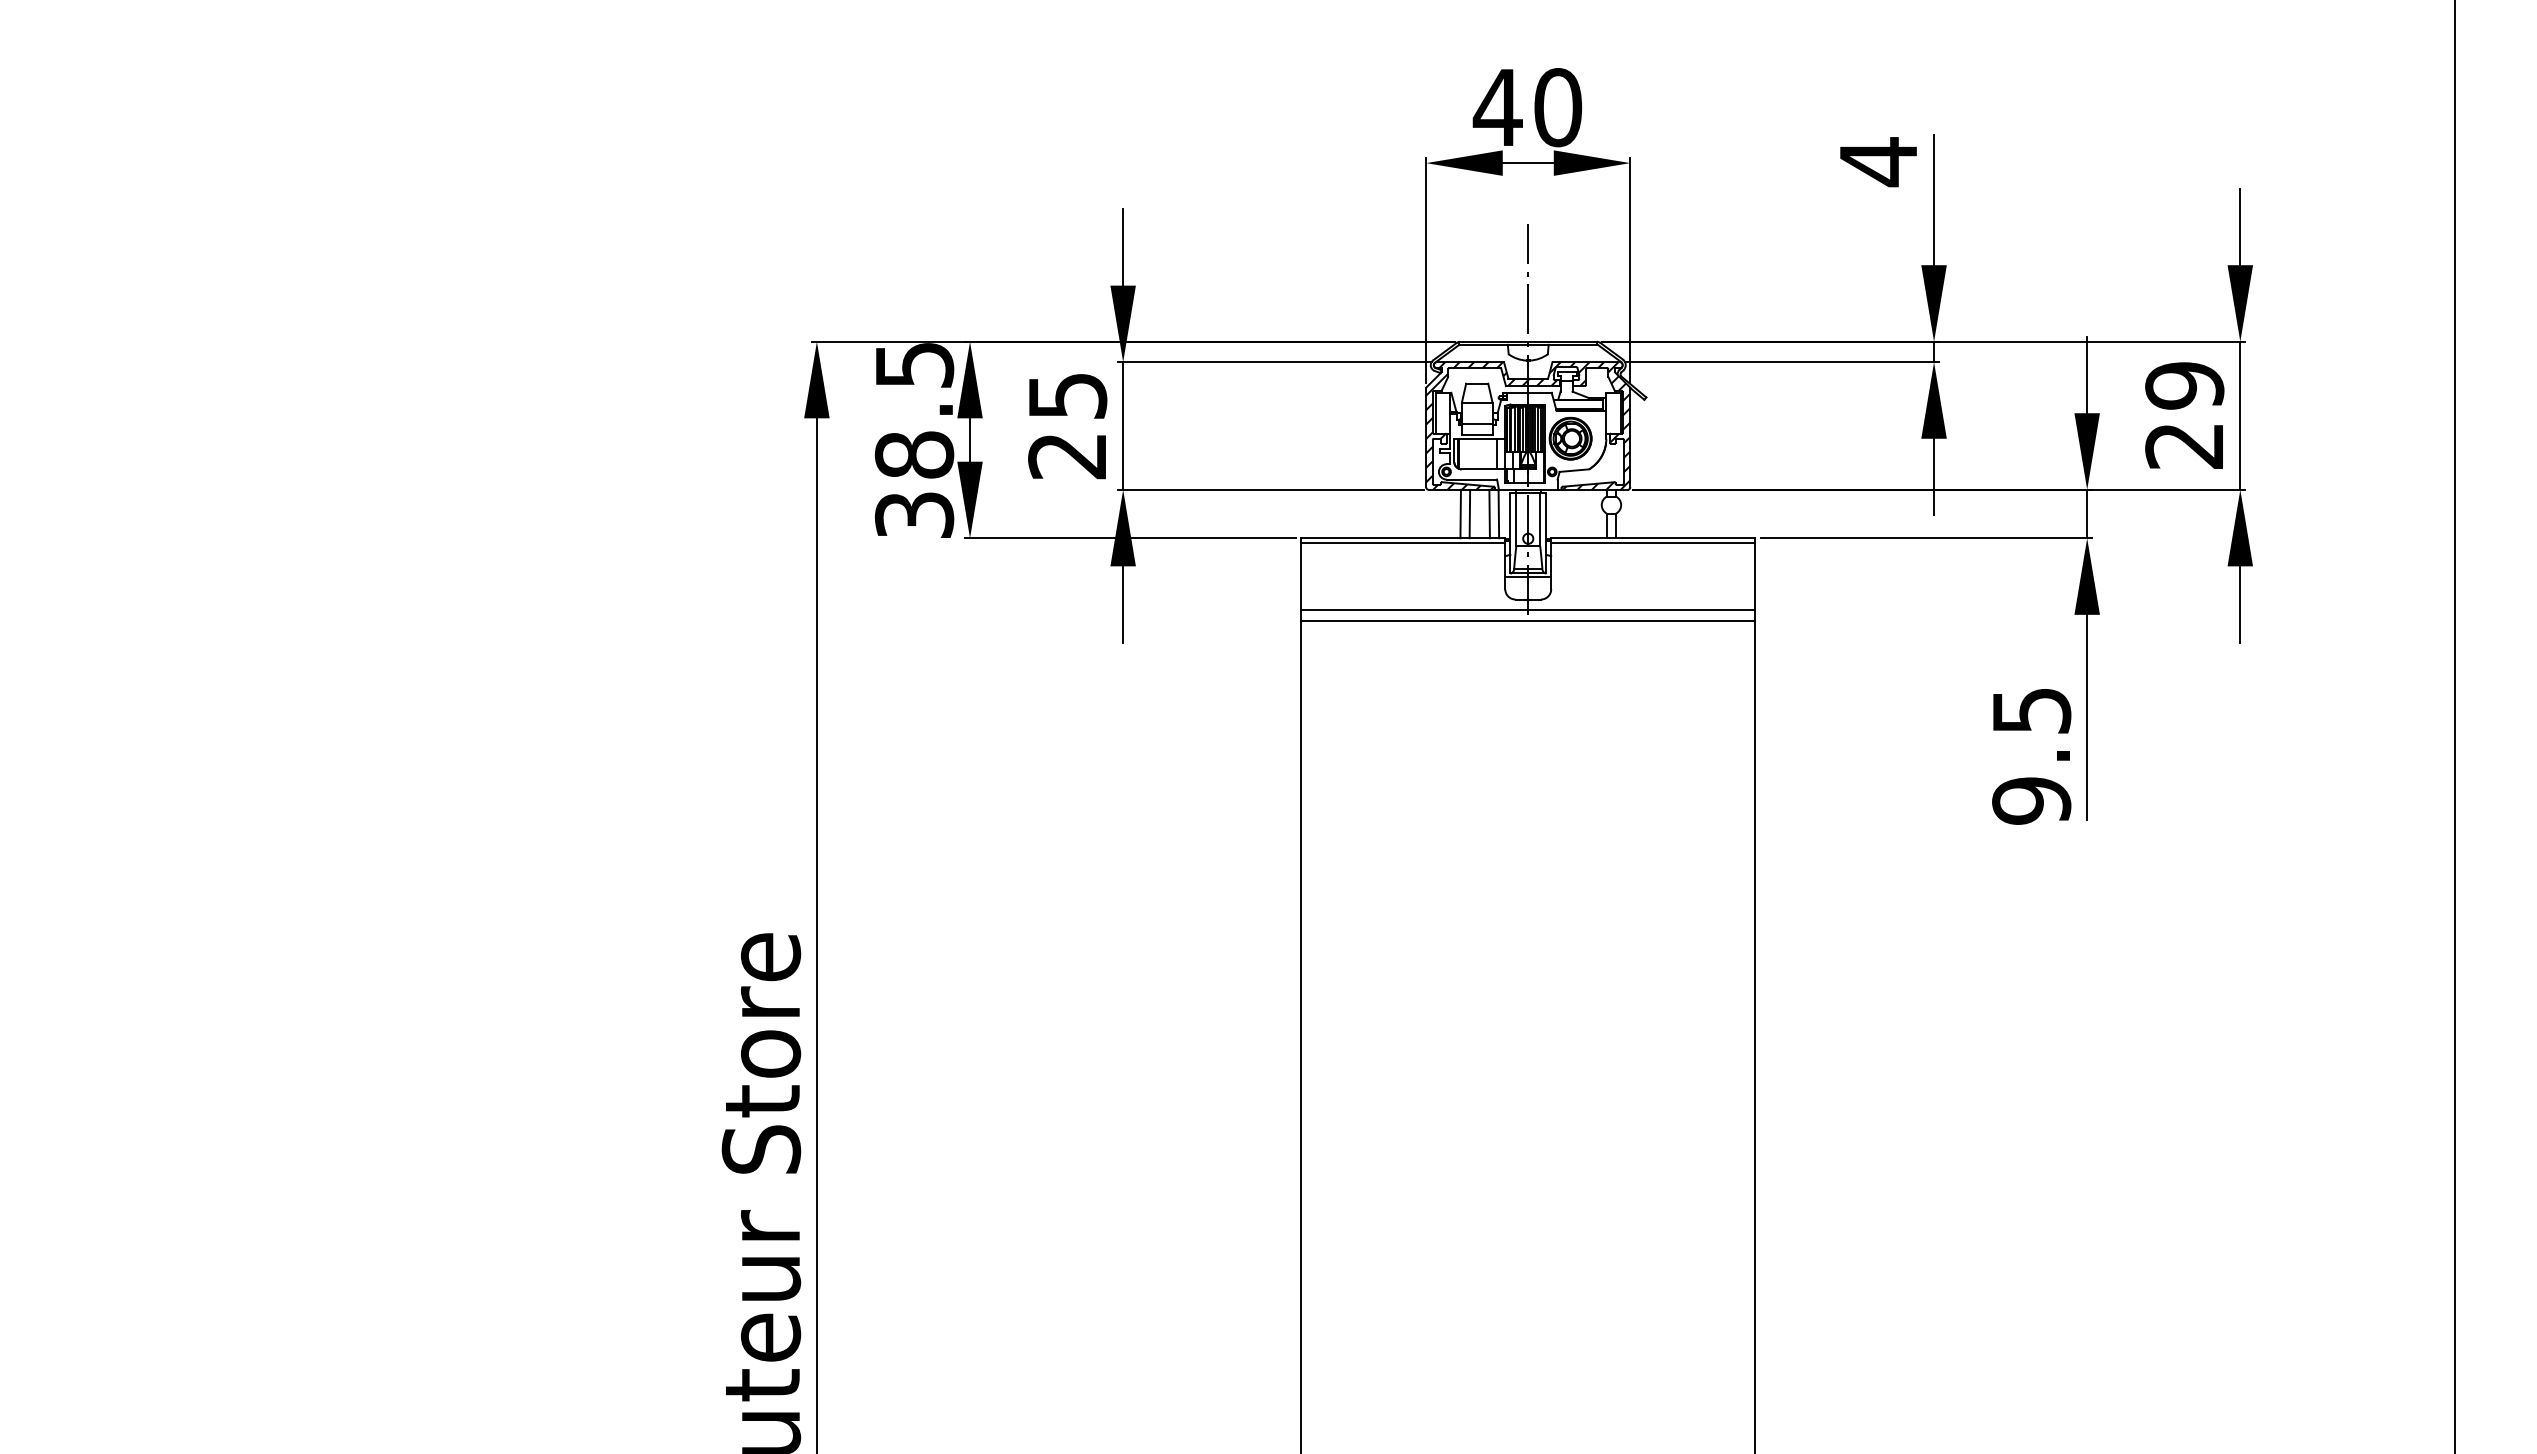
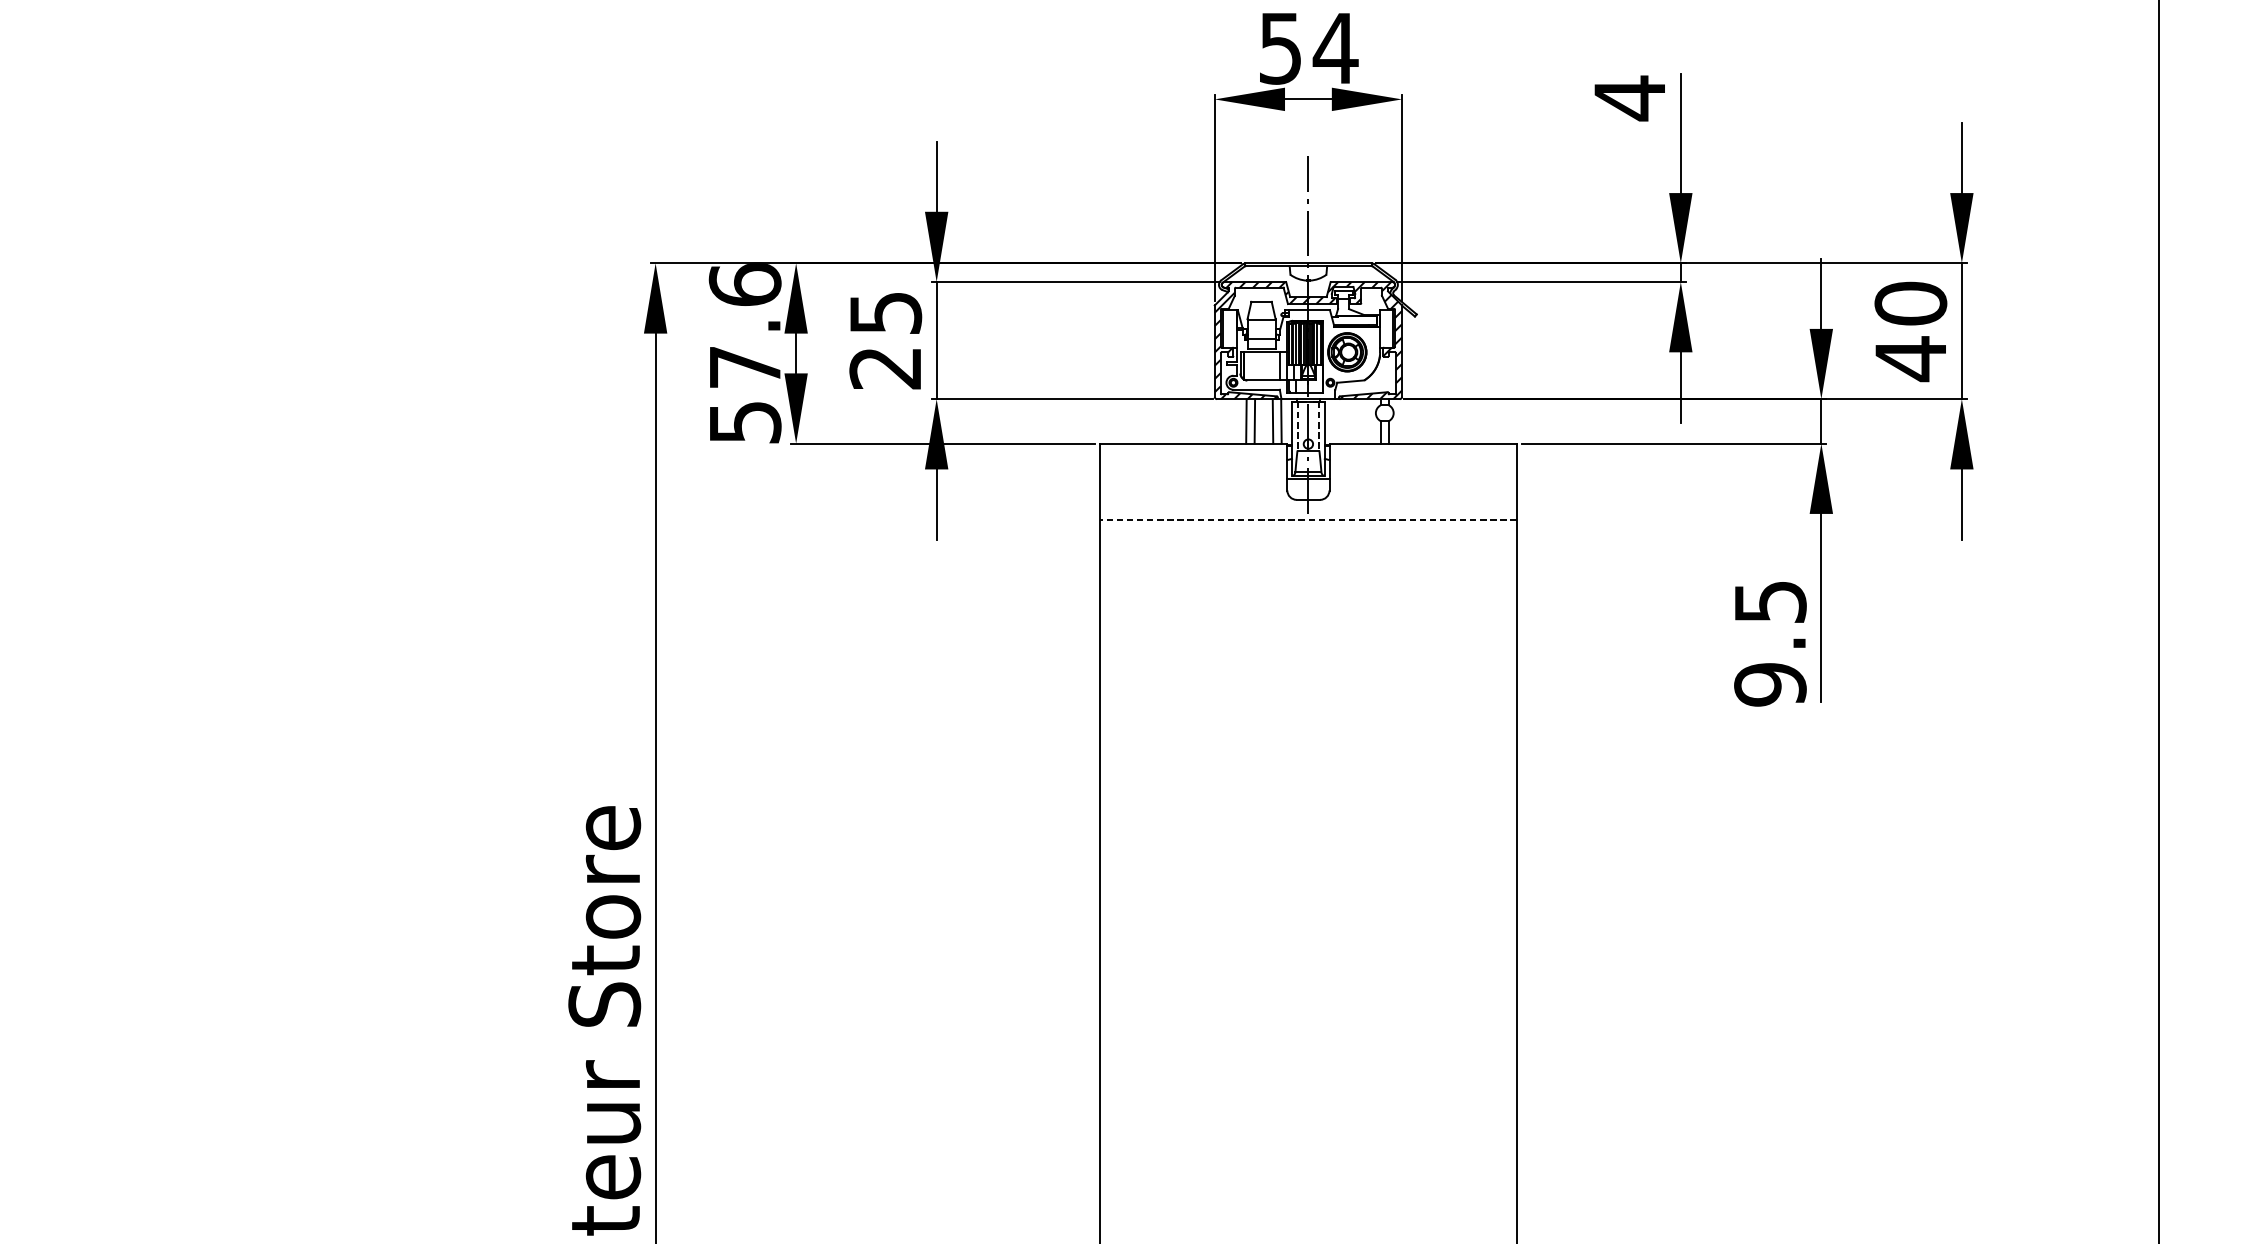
text: (1527, 107) -> (1307, 48), 40 -> 54
text: (2184, 416) -> (1910, 331), 29 -> 40
text: (914, 438) -> (745, 352), 38.5 -> 57.6
line: (1516, 519) -> (1297, 426), solid -> dashed
line: (1540, 519) -> (1319, 426), solid -> dashed
line: (1403, 543) -> (1193, 448), removed
line: (1653, 543) -> (1423, 448), removed
line: (1528, 609) -> (1308, 509), removed
line: (1527, 621) -> (1307, 520), solid -> dashed

